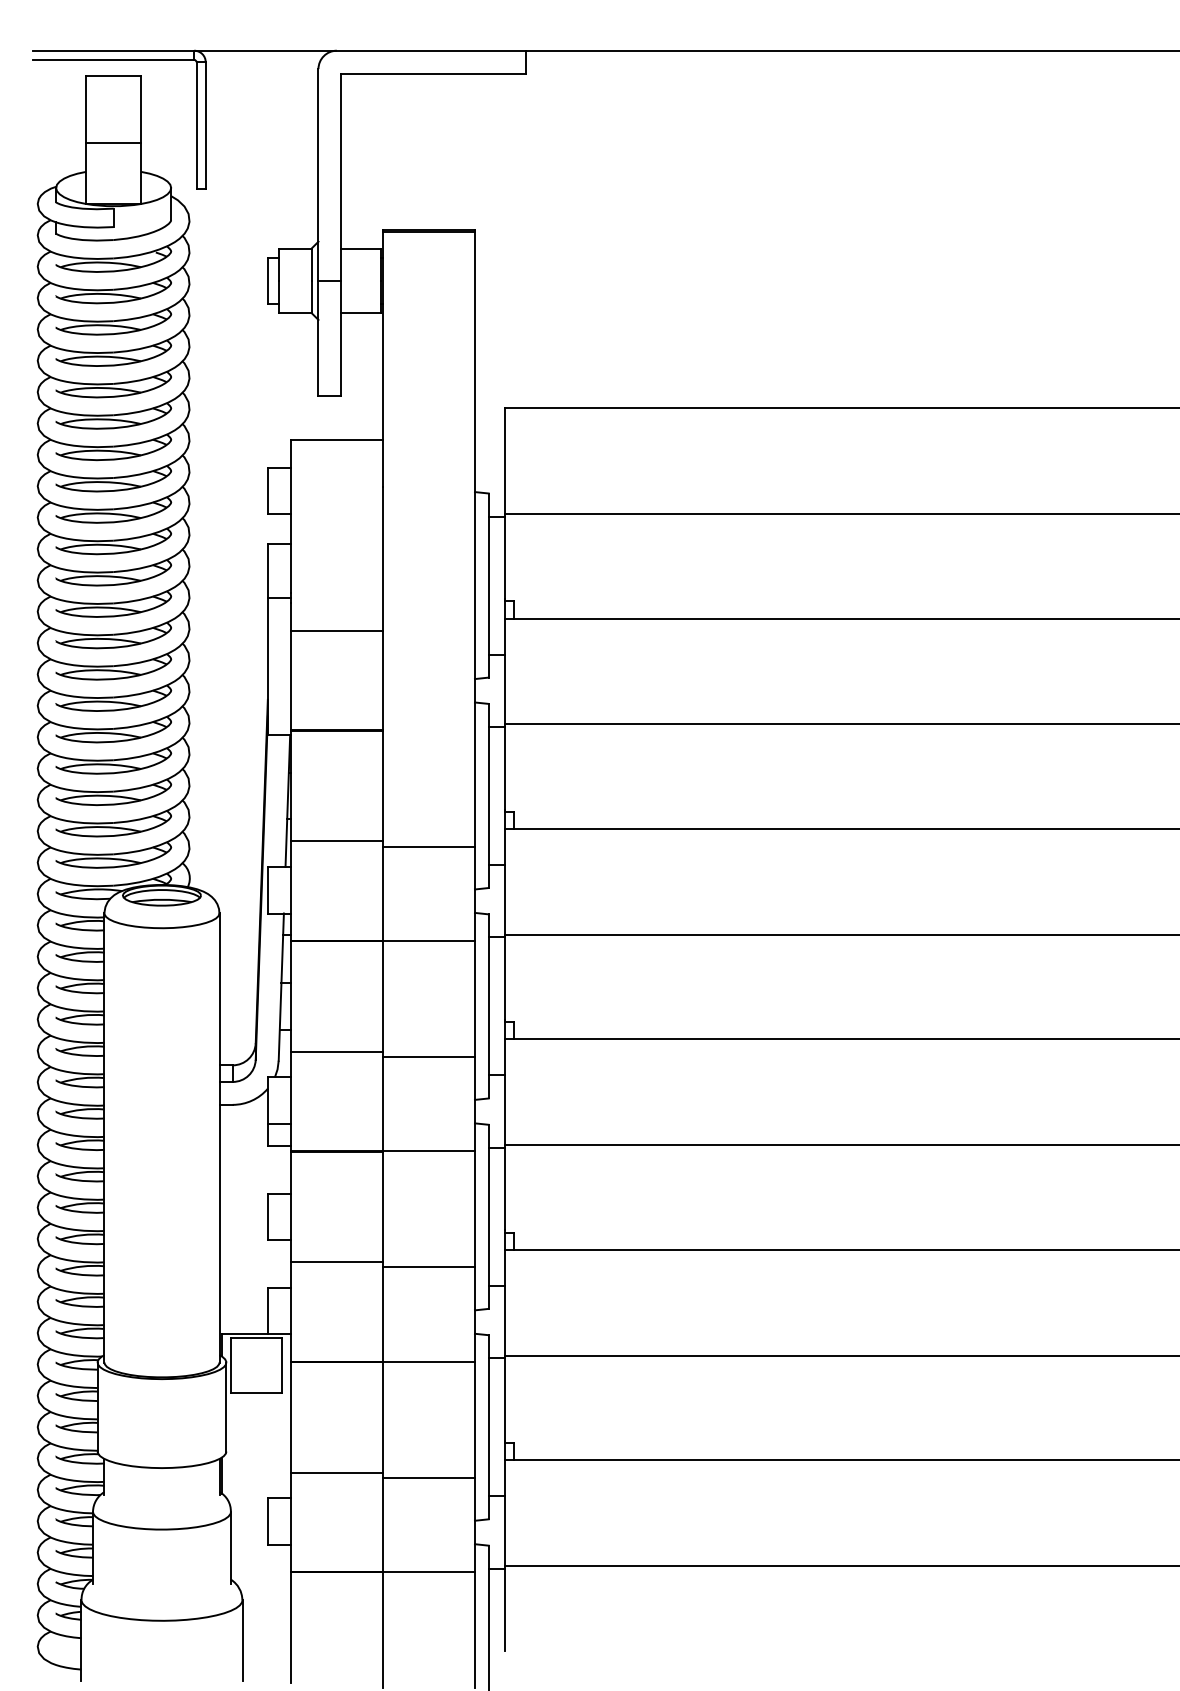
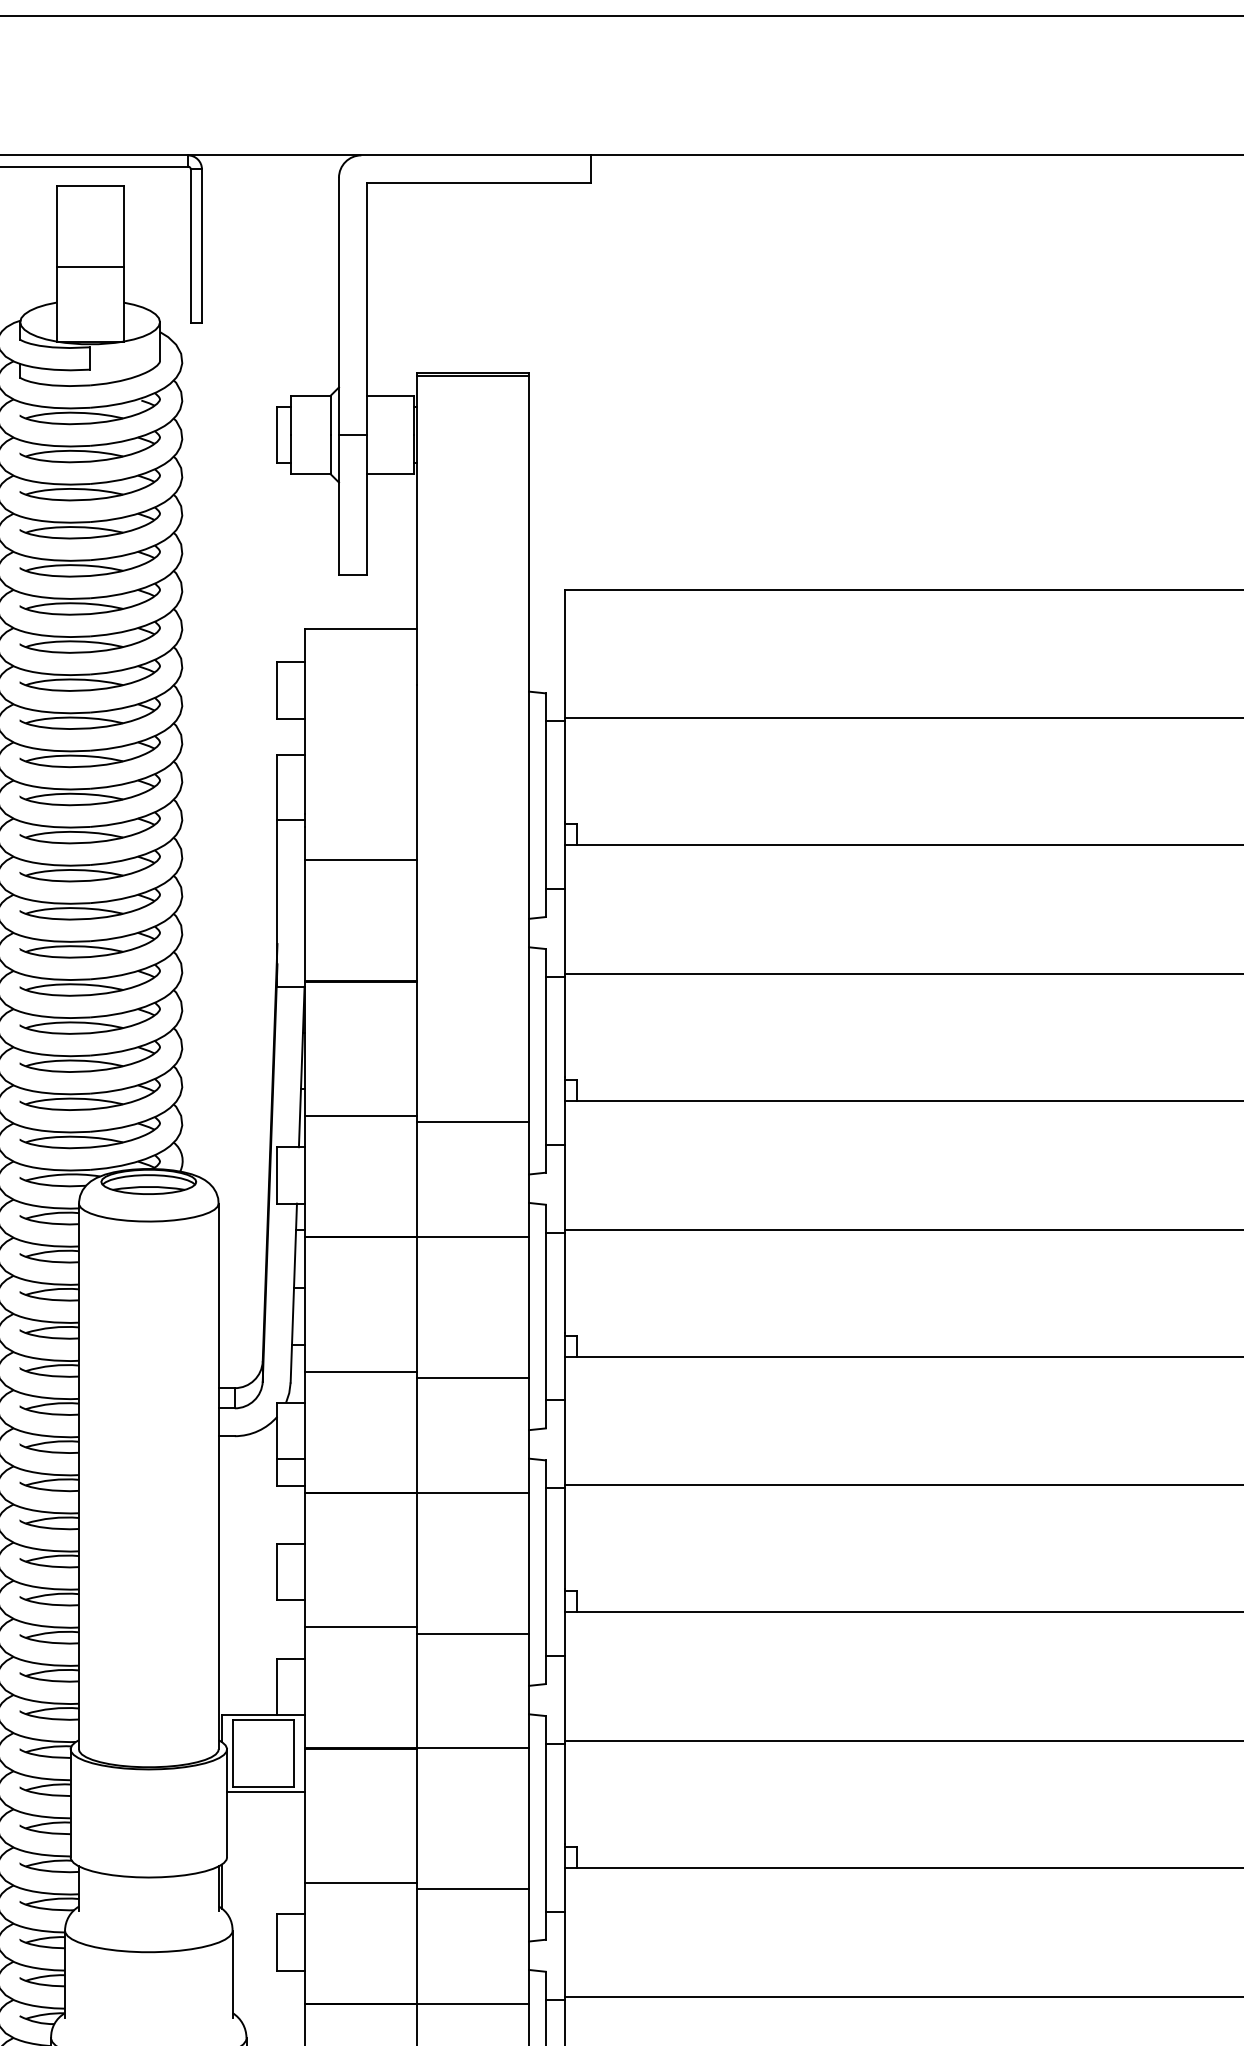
line: (258, 1397) -> (266, 1791), added

